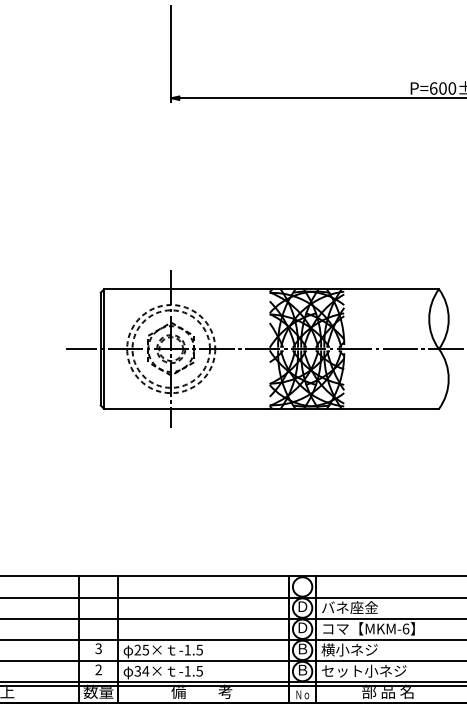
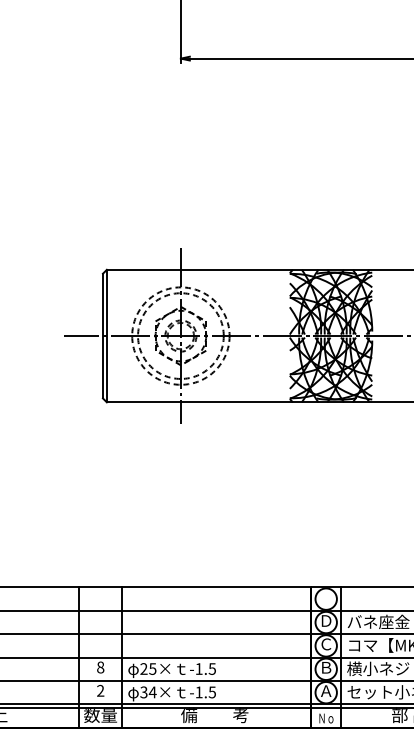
text: (302, 627) -> (326, 643), Ｄ -> Ｃ
text: (98, 648) -> (100, 667), 3 -> 8
text: (302, 669) -> (326, 690), Ｂ -> Ａ

